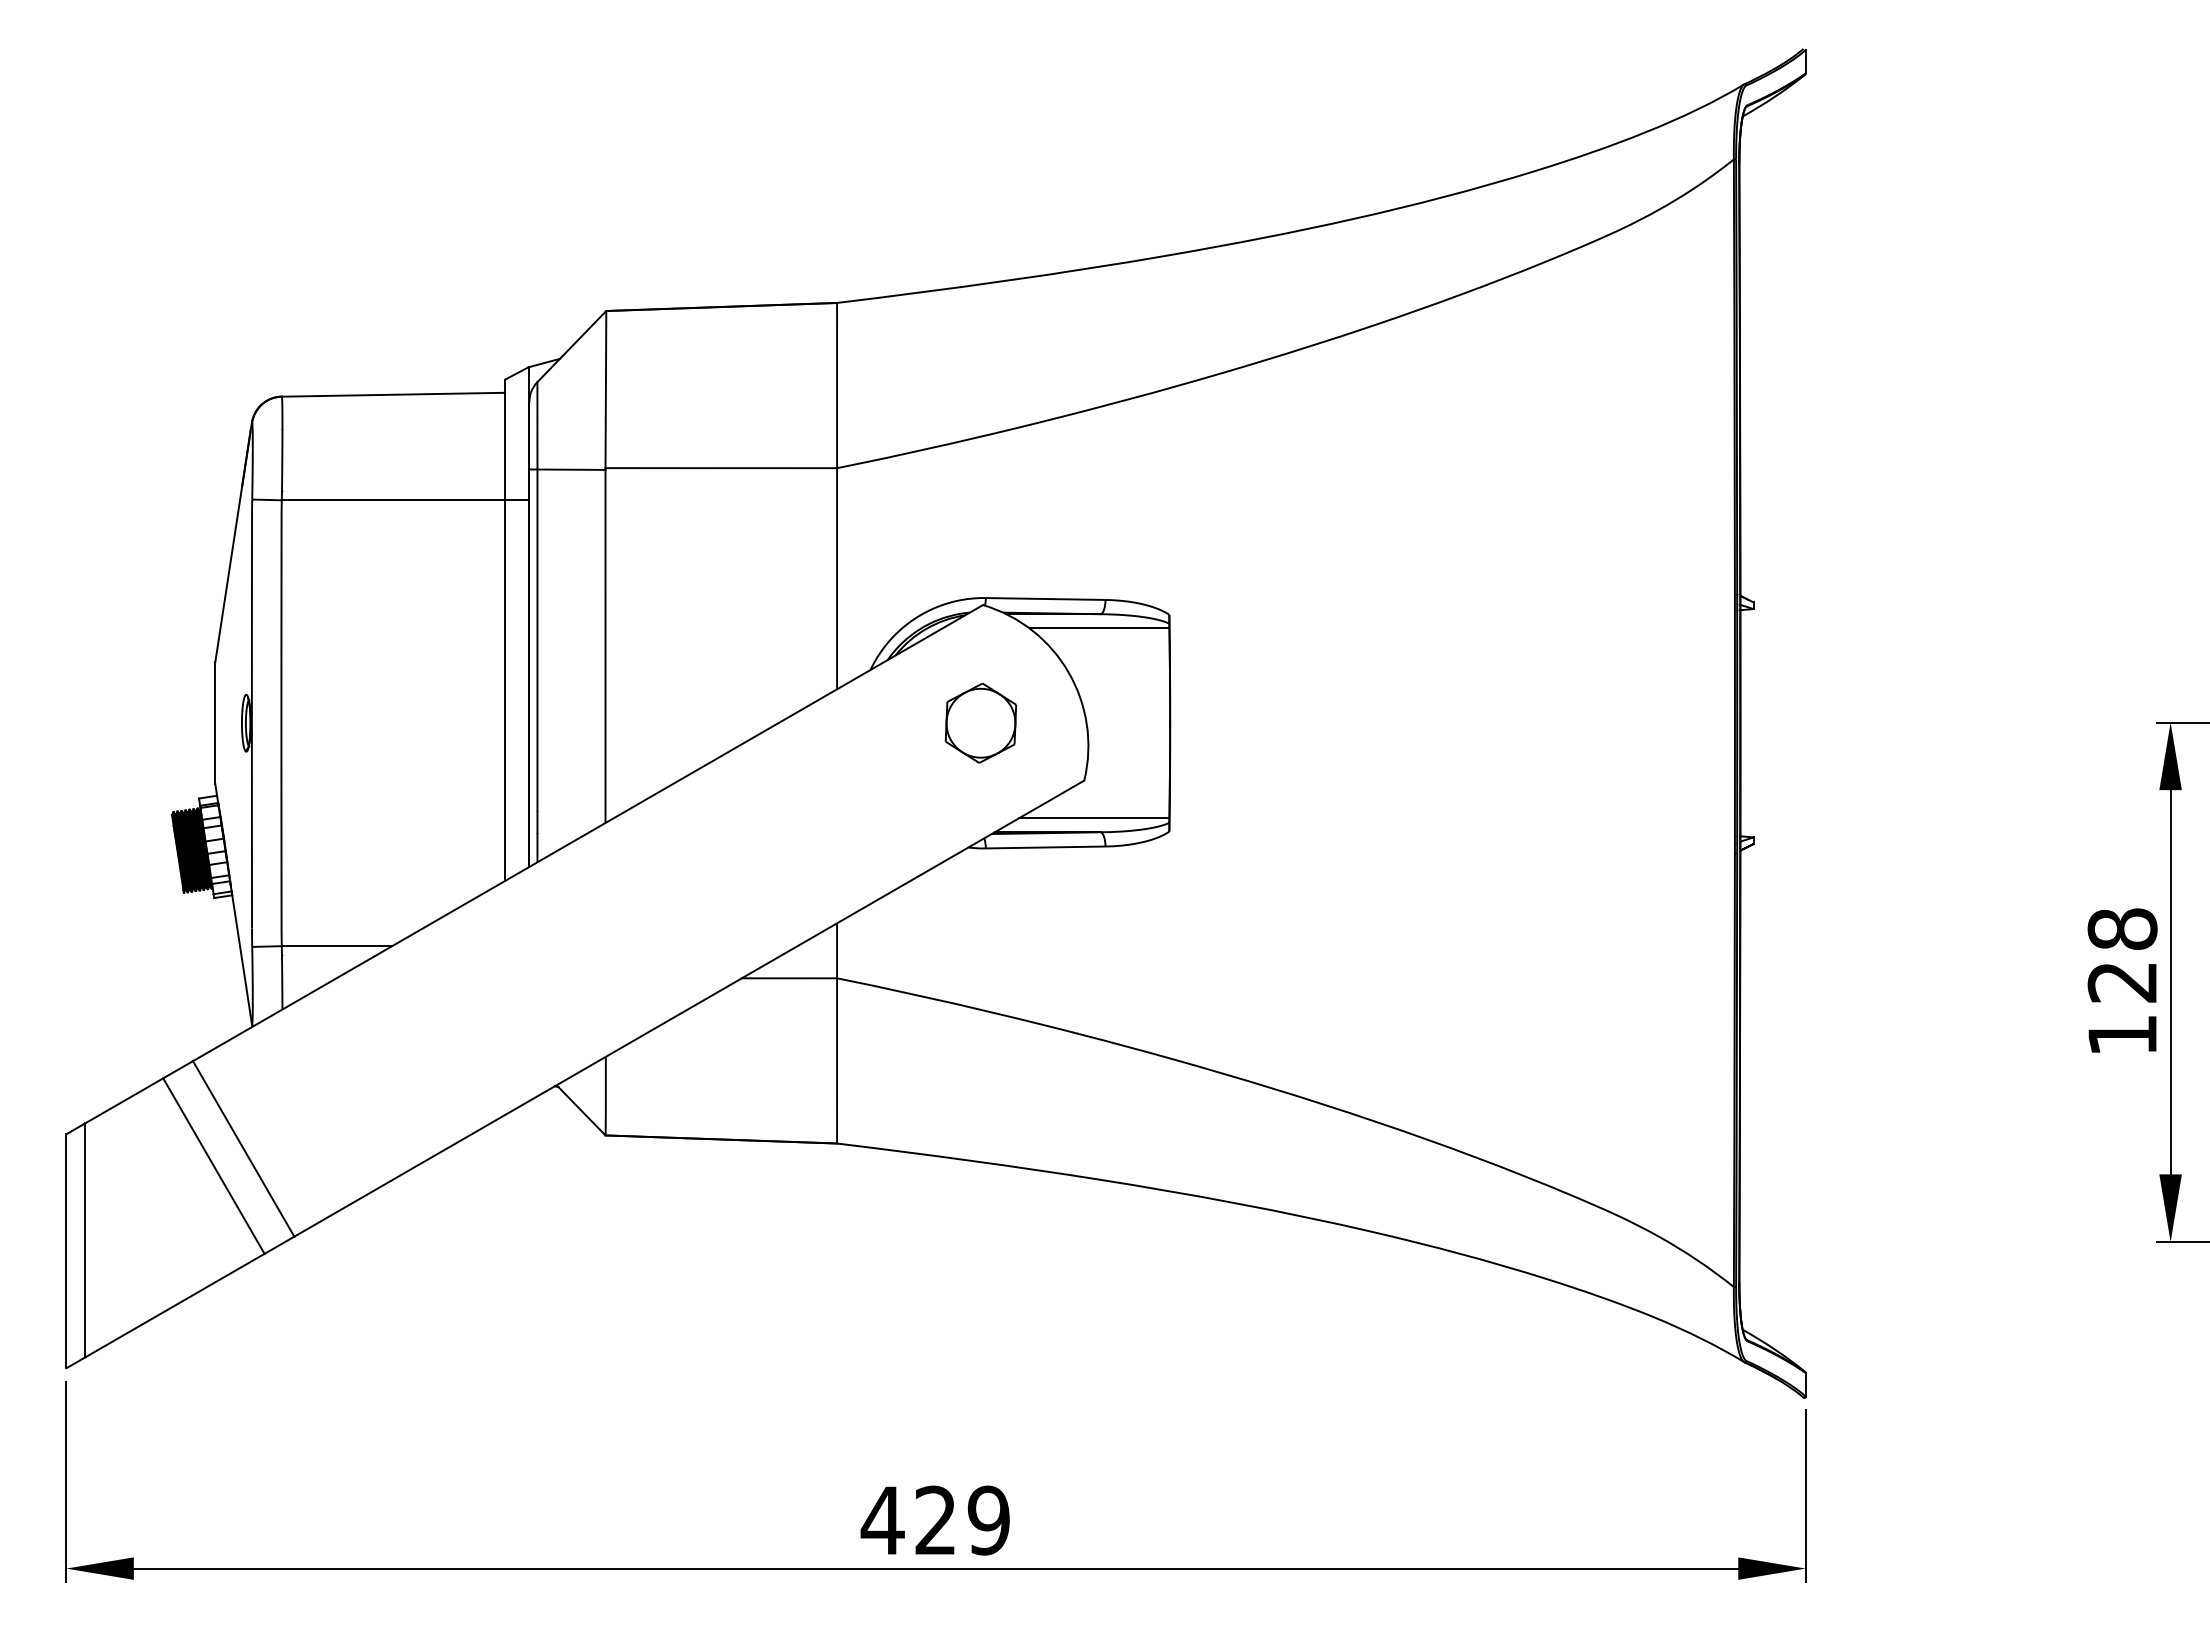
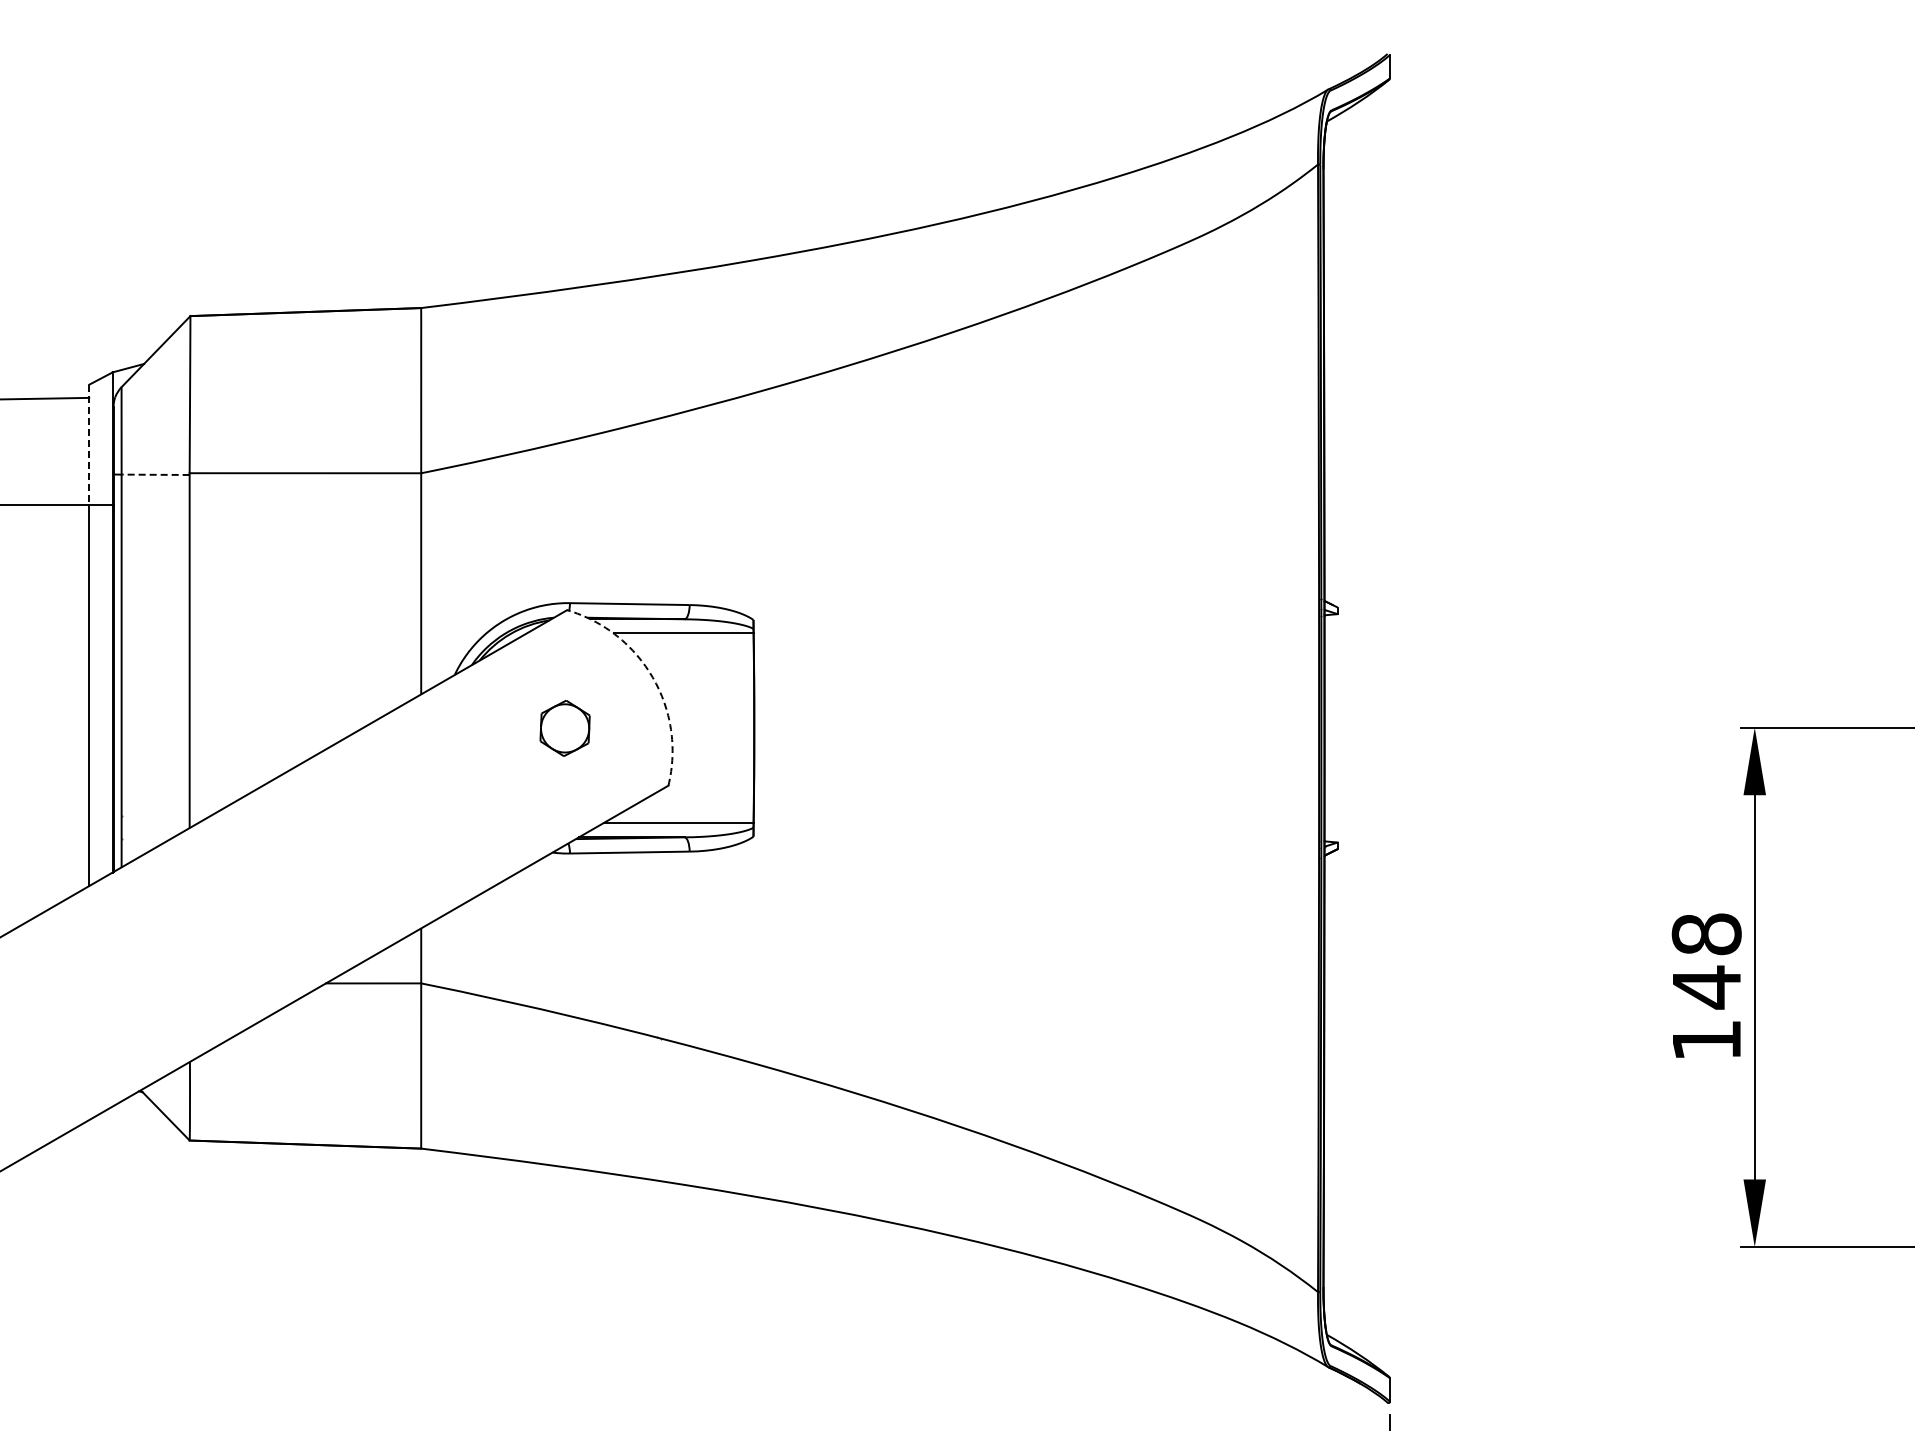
line: (505, 440) -> (89, 445), solid -> dashed
line: (571, 469) -> (155, 474), solid -> dashed
arc: (1068, 672) -> (652, 677), solid -> dashed
part: (980, 723) -> (564, 728), size x0.7
text: (2121, 982) -> (1705, 987), 128 -> 148

